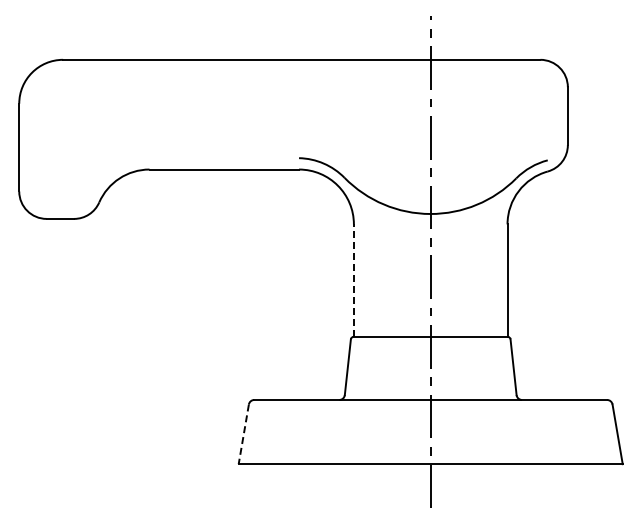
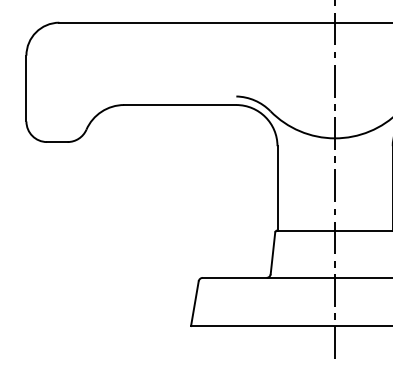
line: (353, 280) -> (277, 188), dashed -> solid
line: (243, 434) -> (194, 303), dashed -> solid

